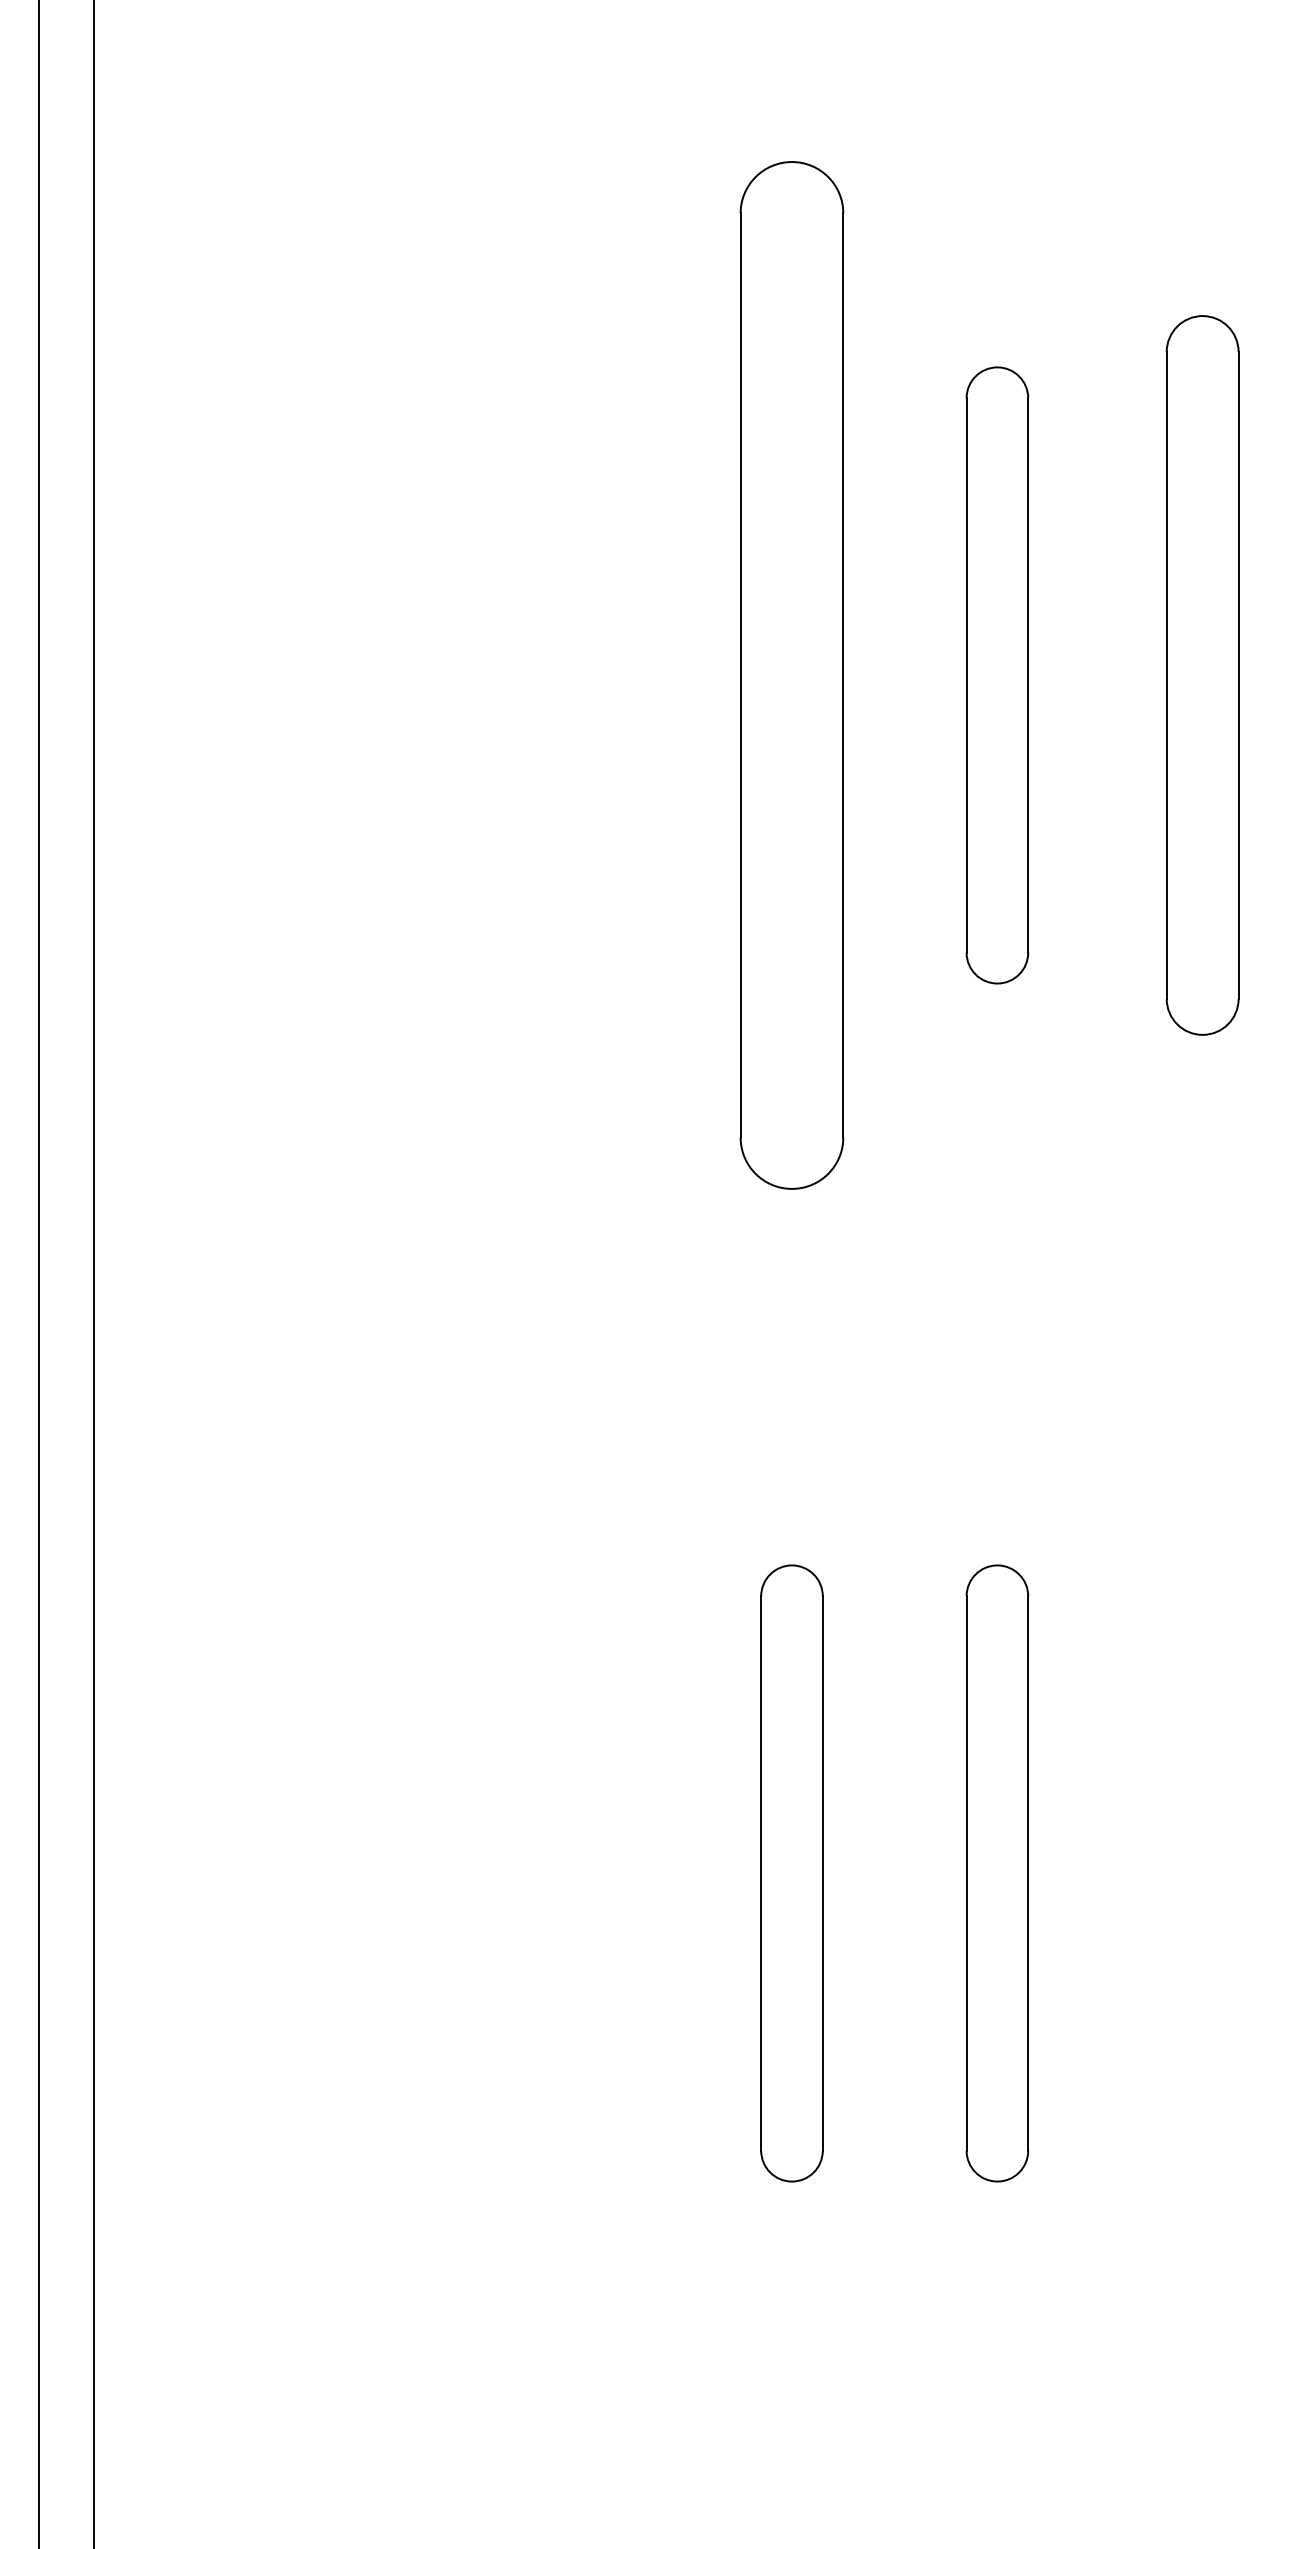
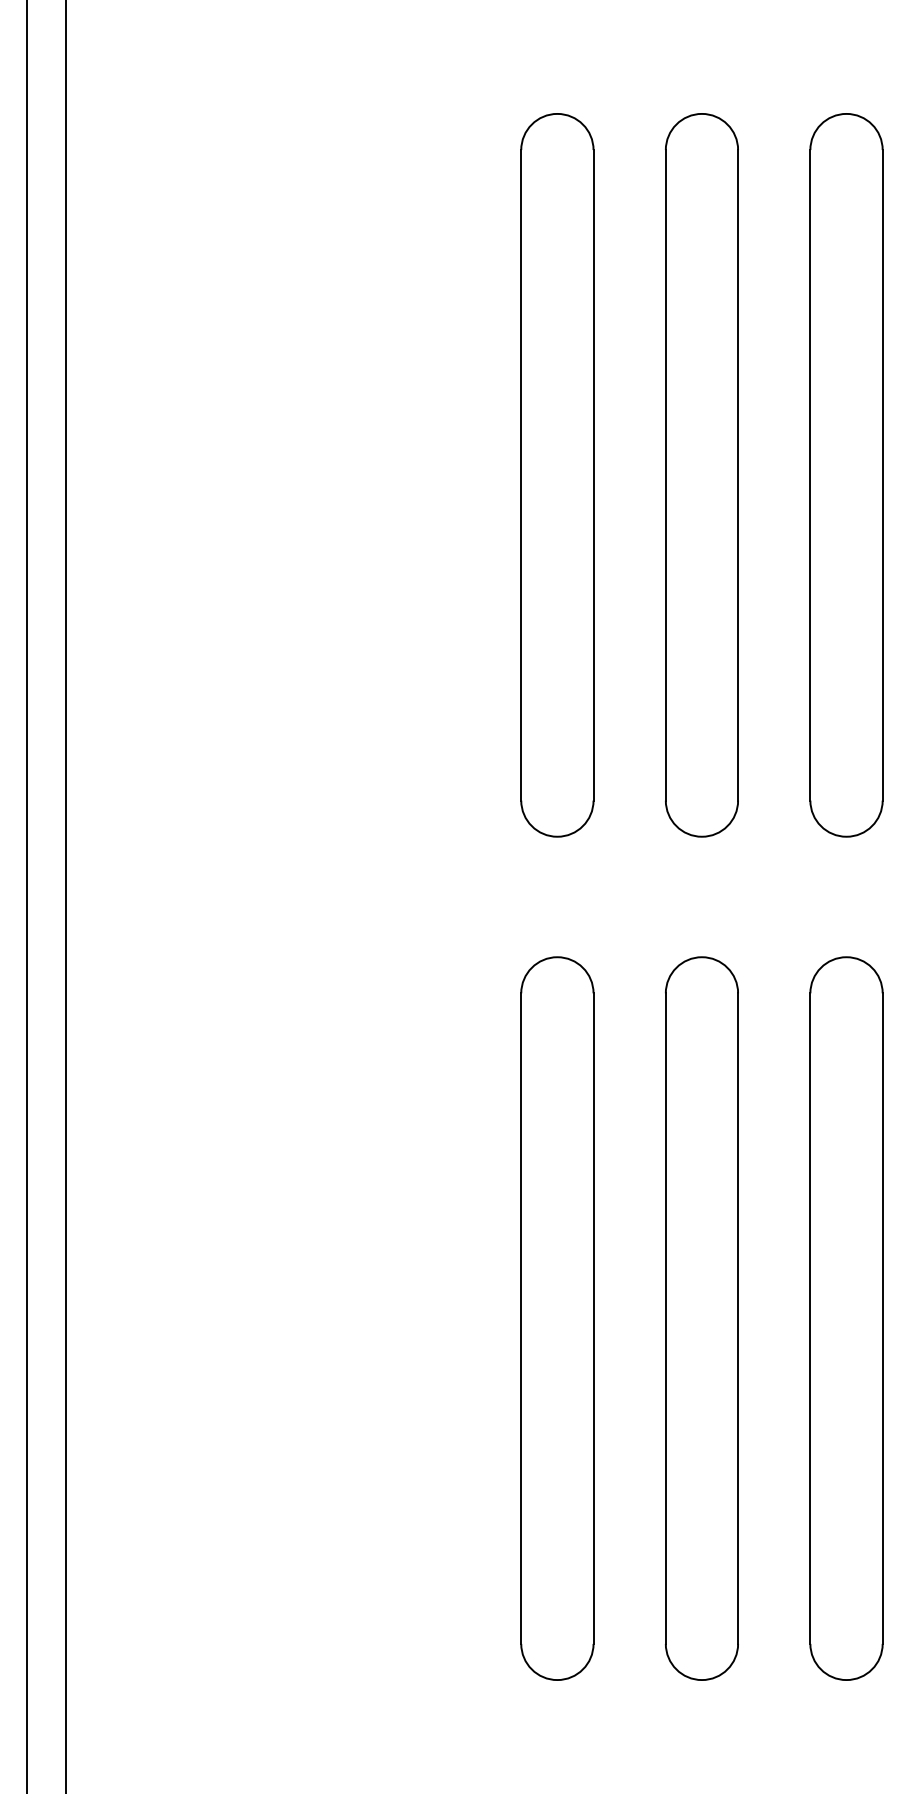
part: (997, 675) -> (702, 475), size x1.67
part: (1202, 675) -> (846, 475), size x1.43
part: (791, 1873) -> (557, 1318), size x1.67
part: (997, 1873) -> (702, 1318), size x1.67
part: (1202, 1873) -> (846, 1318), added

